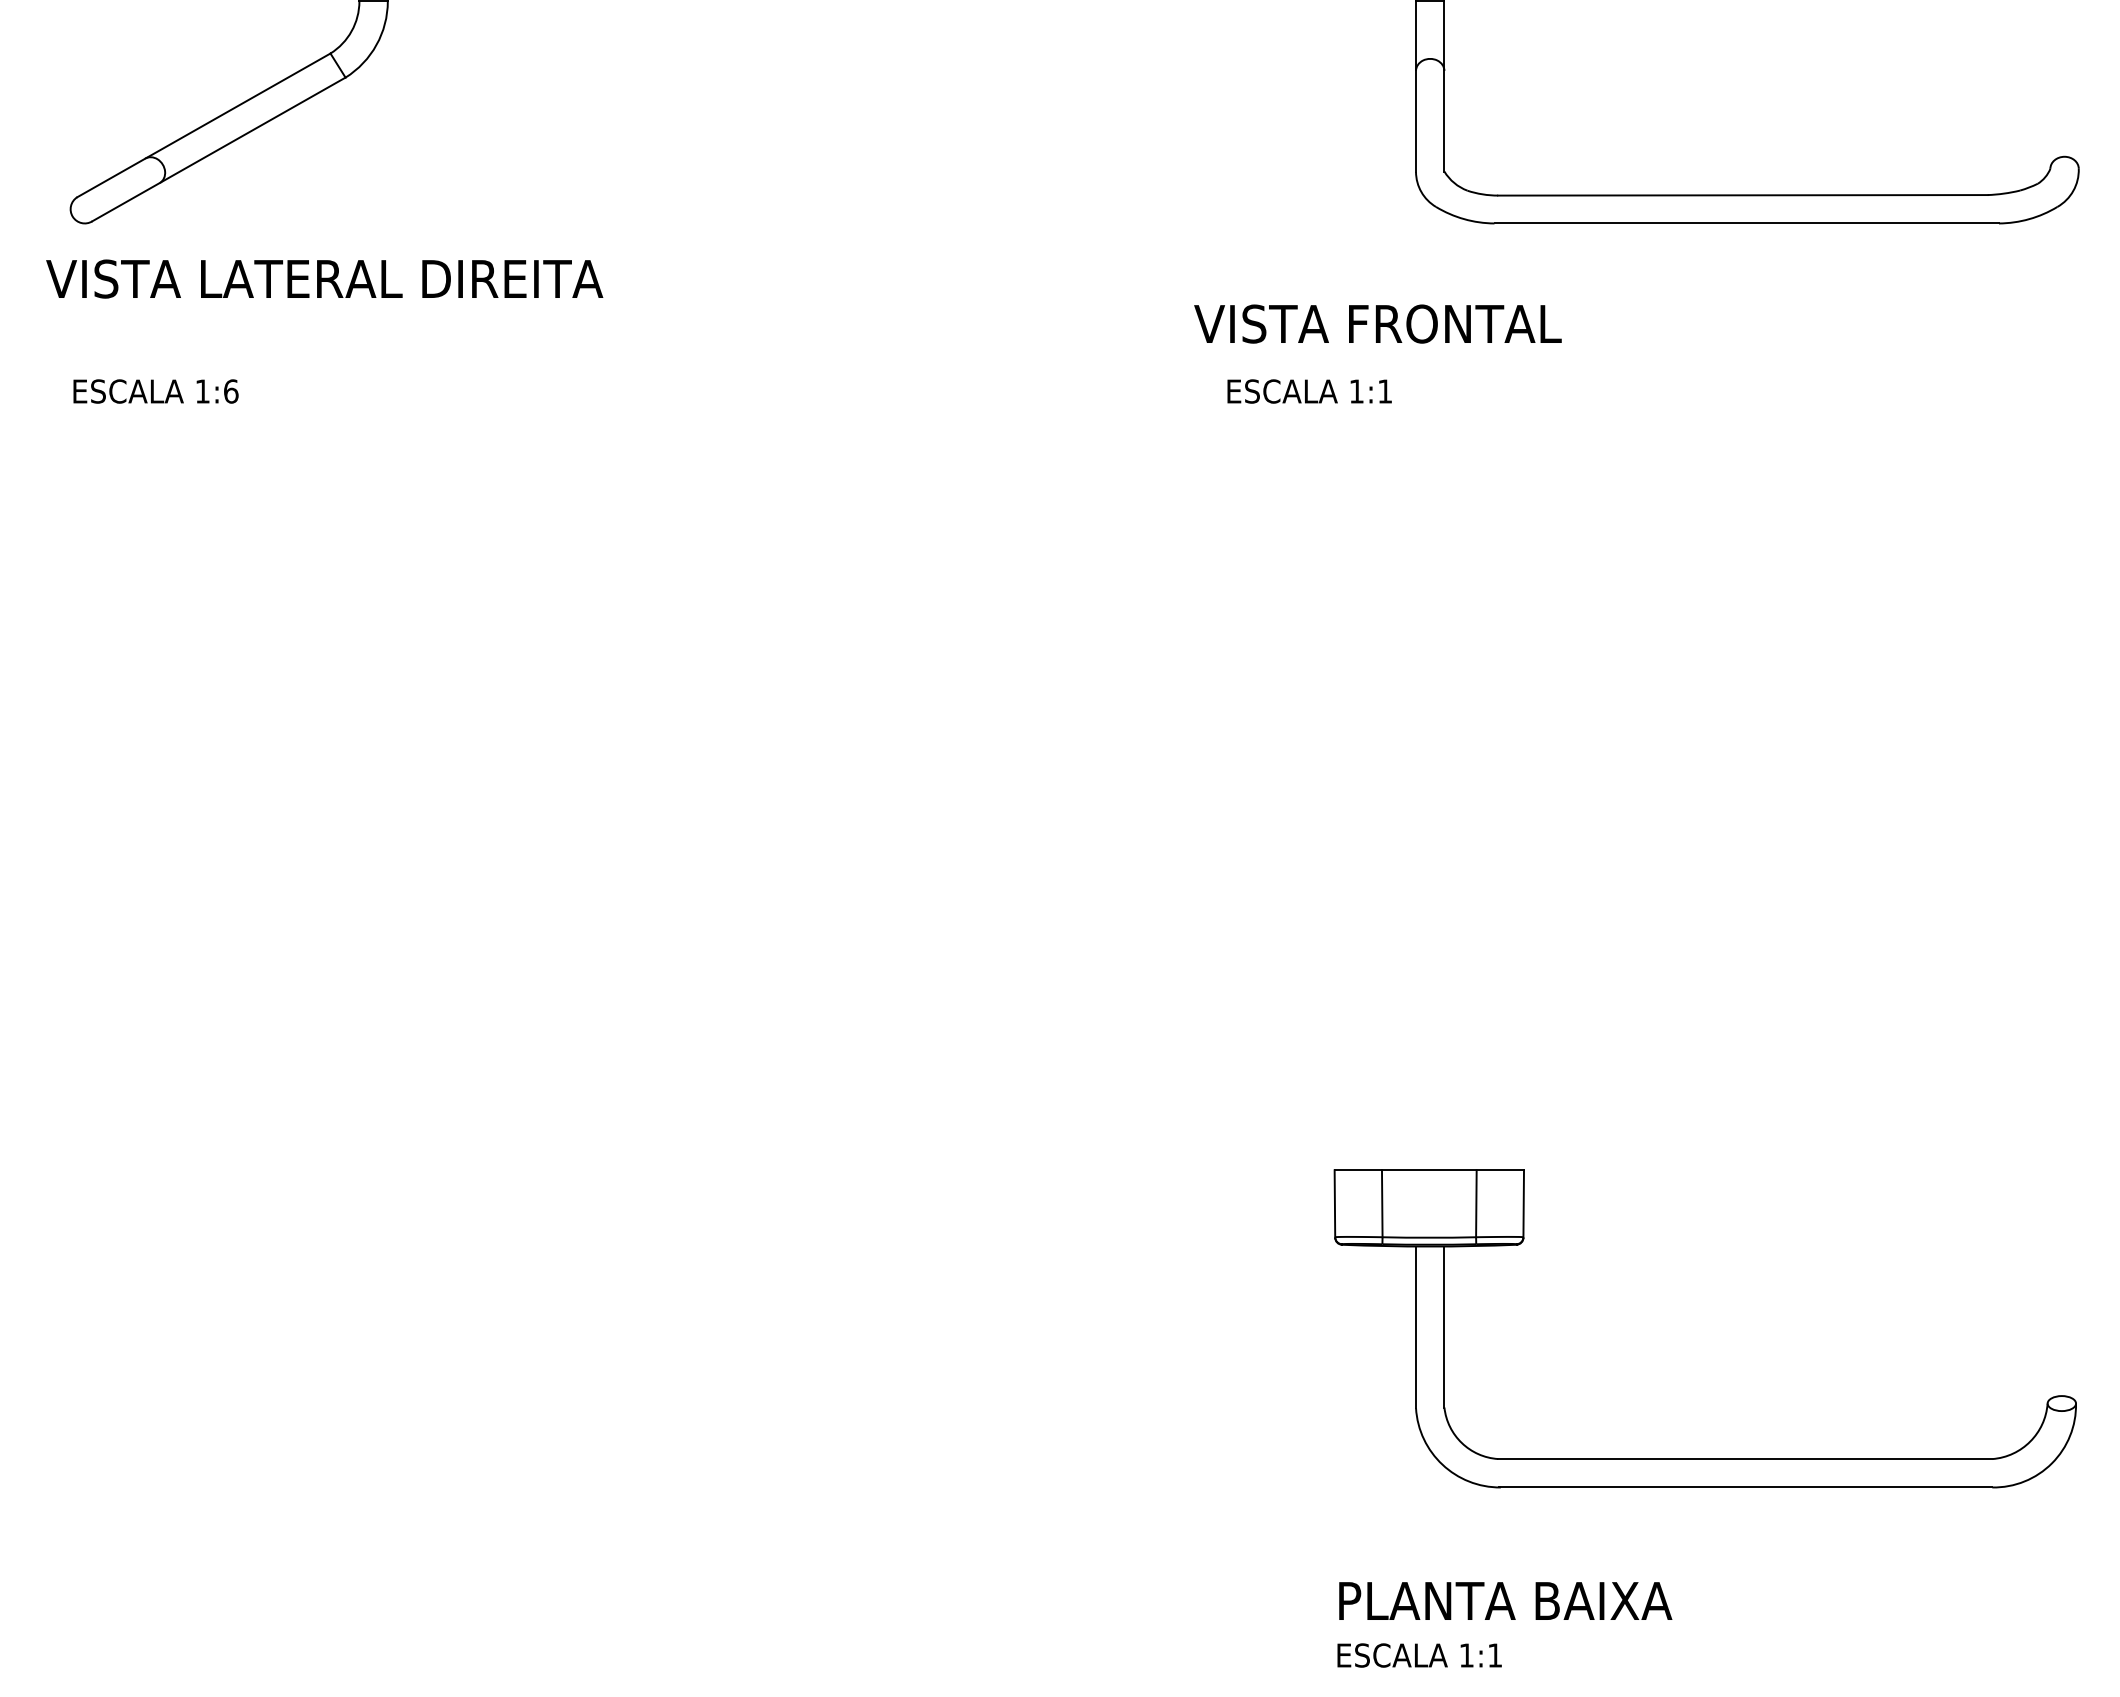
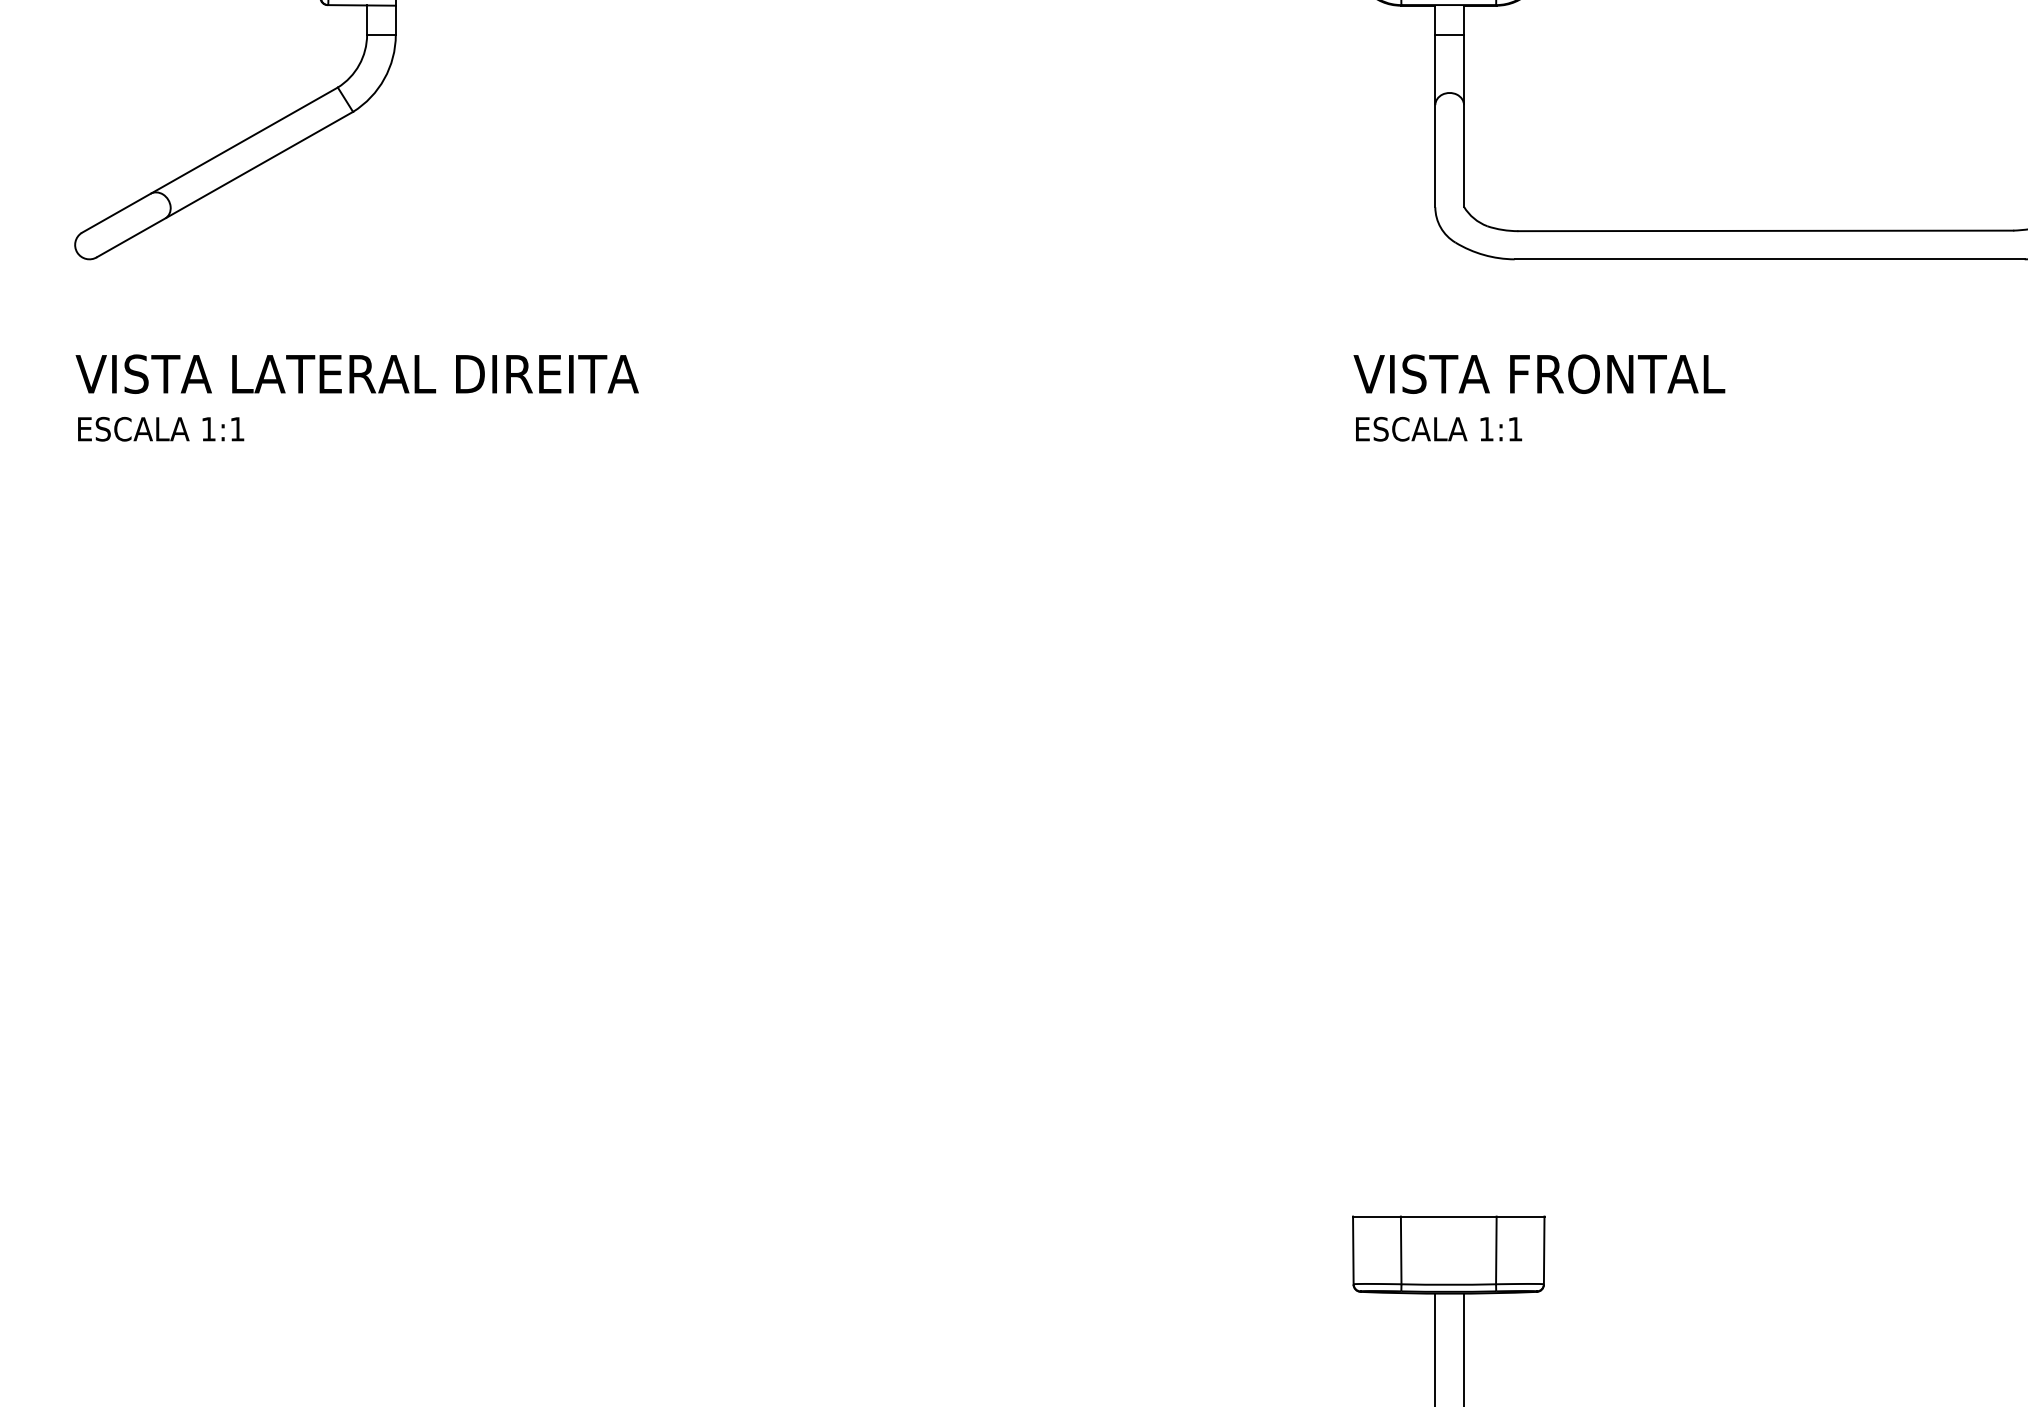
text: (324, 278) -> (357, 373), moved
text: (1377, 323) -> (1538, 373), moved
text: (231, 391) -> (237, 429), 1:6 -> 1:1
text: (1309, 391) -> (1438, 429), moved

